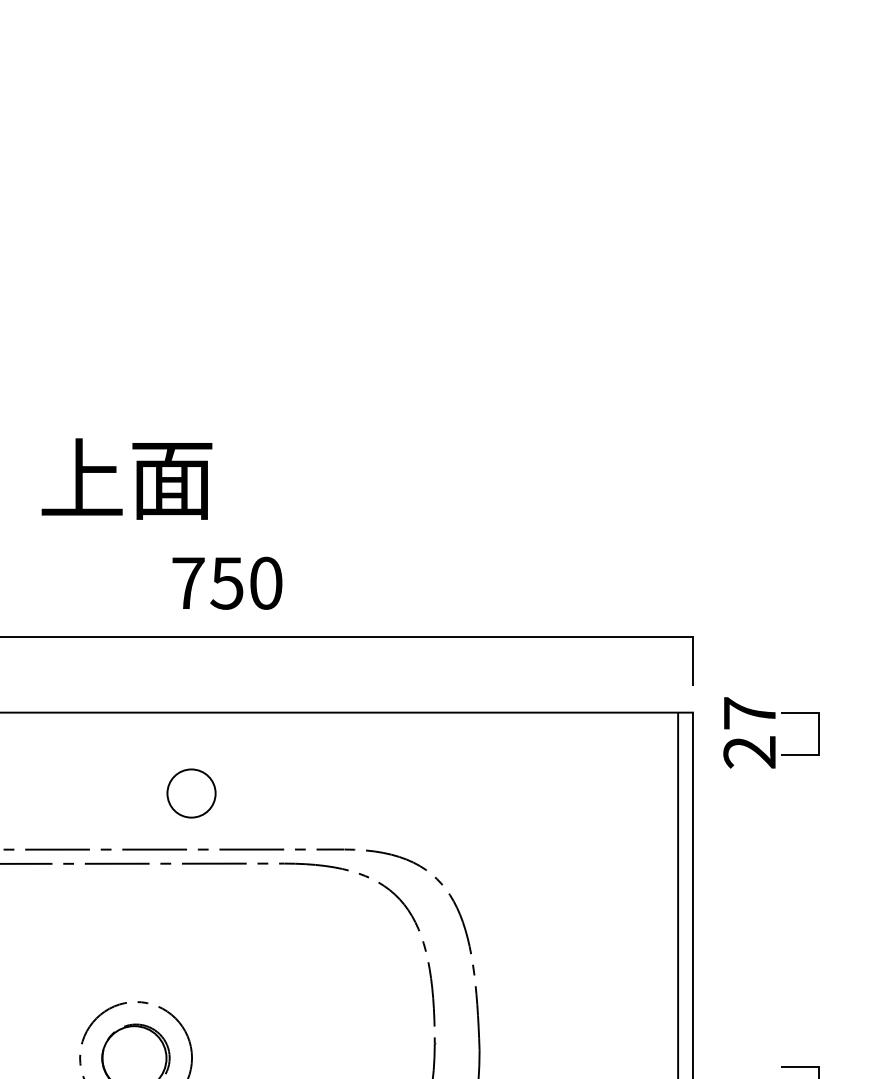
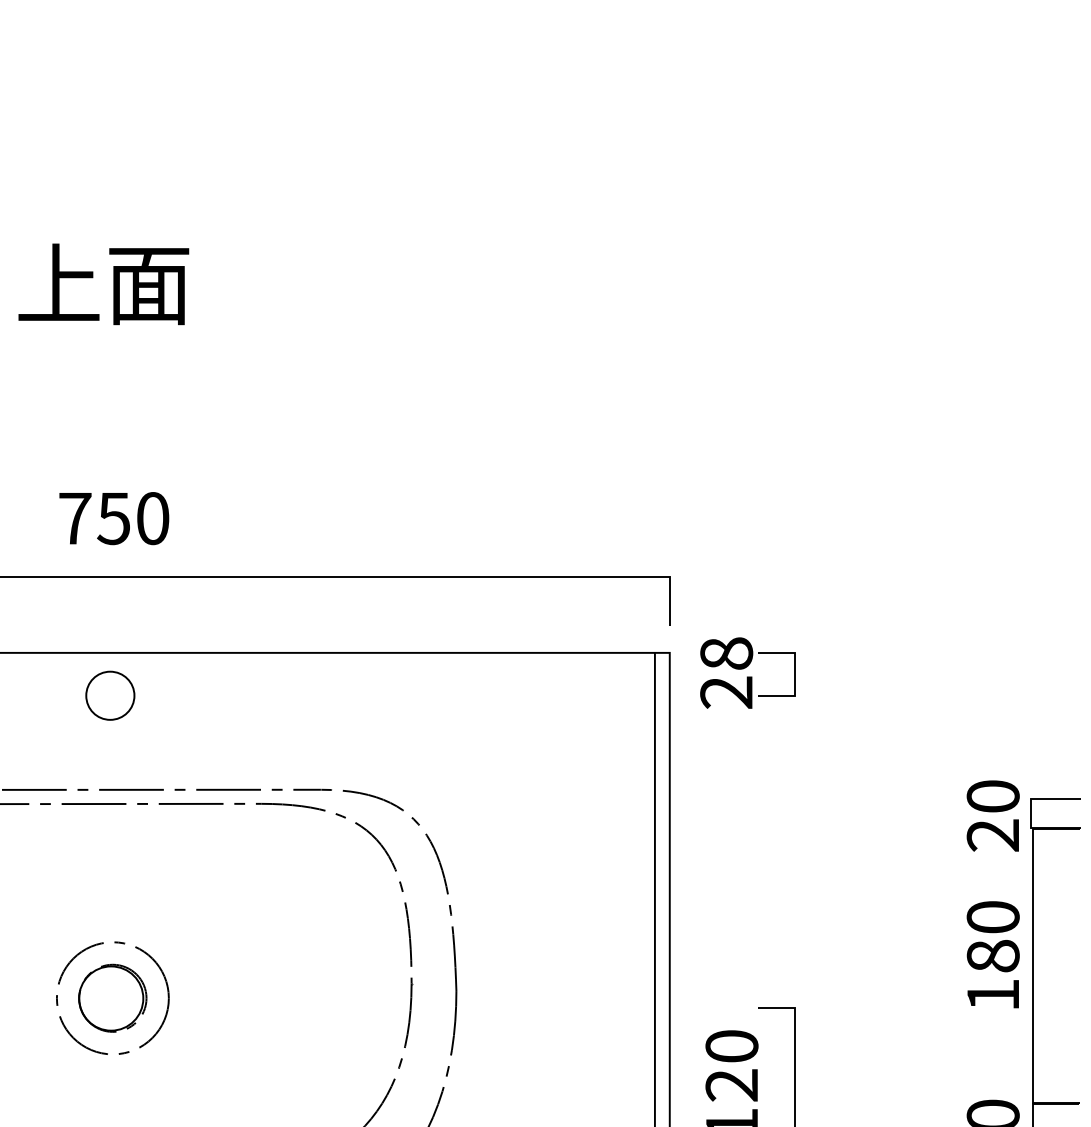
text: (126, 479) -> (103, 284), moved
text: (227, 583) -> (114, 518), moved
text: (749, 713) -> (726, 653), 27 -> 28
part: (191, 793) -> (110, 695), moved

